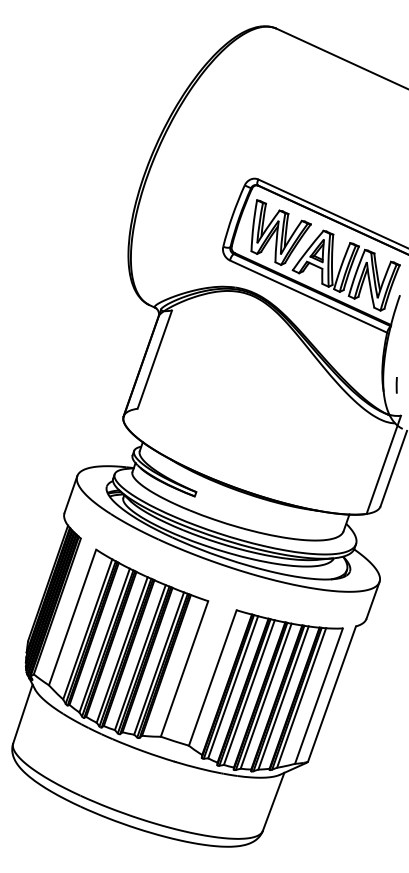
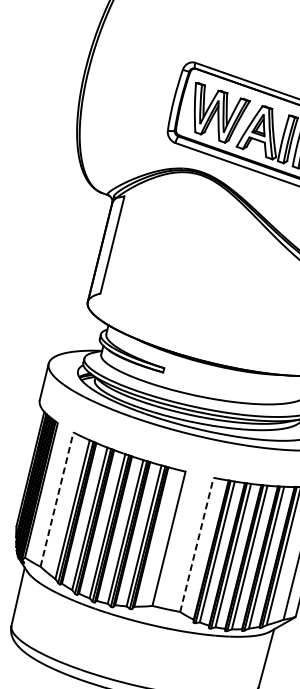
line: (72, 617) -> (56, 499), solid -> dashed
line: (212, 678) -> (196, 545), solid -> dashed

